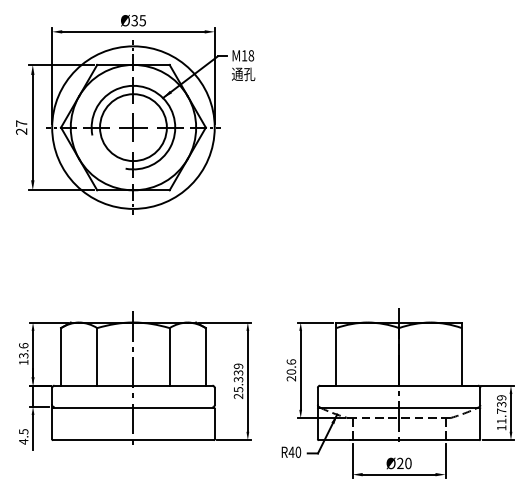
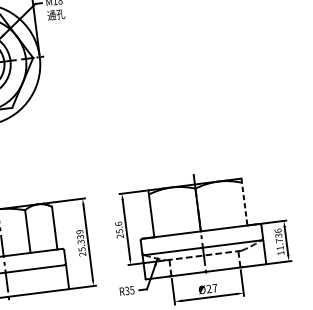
line: (461, 354) -> (244, 202), solid -> dashed
text: (290, 371) -> (118, 231), 20.6 -> 25.6
text: (501, 397) -> (277, 230), 11.739 -> 11.736
text: (294, 451) -> (129, 290), R40 -> R35
text: (408, 463) -> (215, 288), Ø20 -> Ø27

